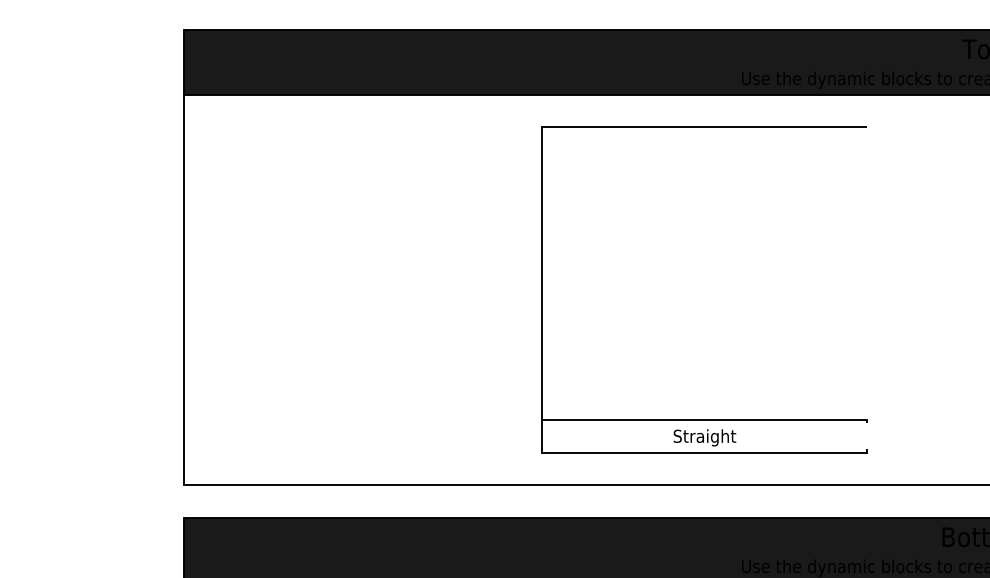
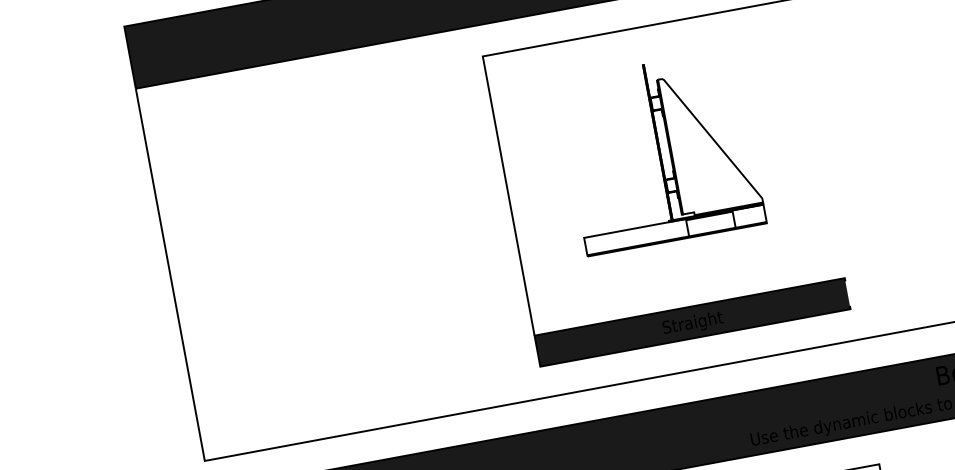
part: (704, 257) -> (660, 151), added
fill: (704, 436) -> (692, 322), added

